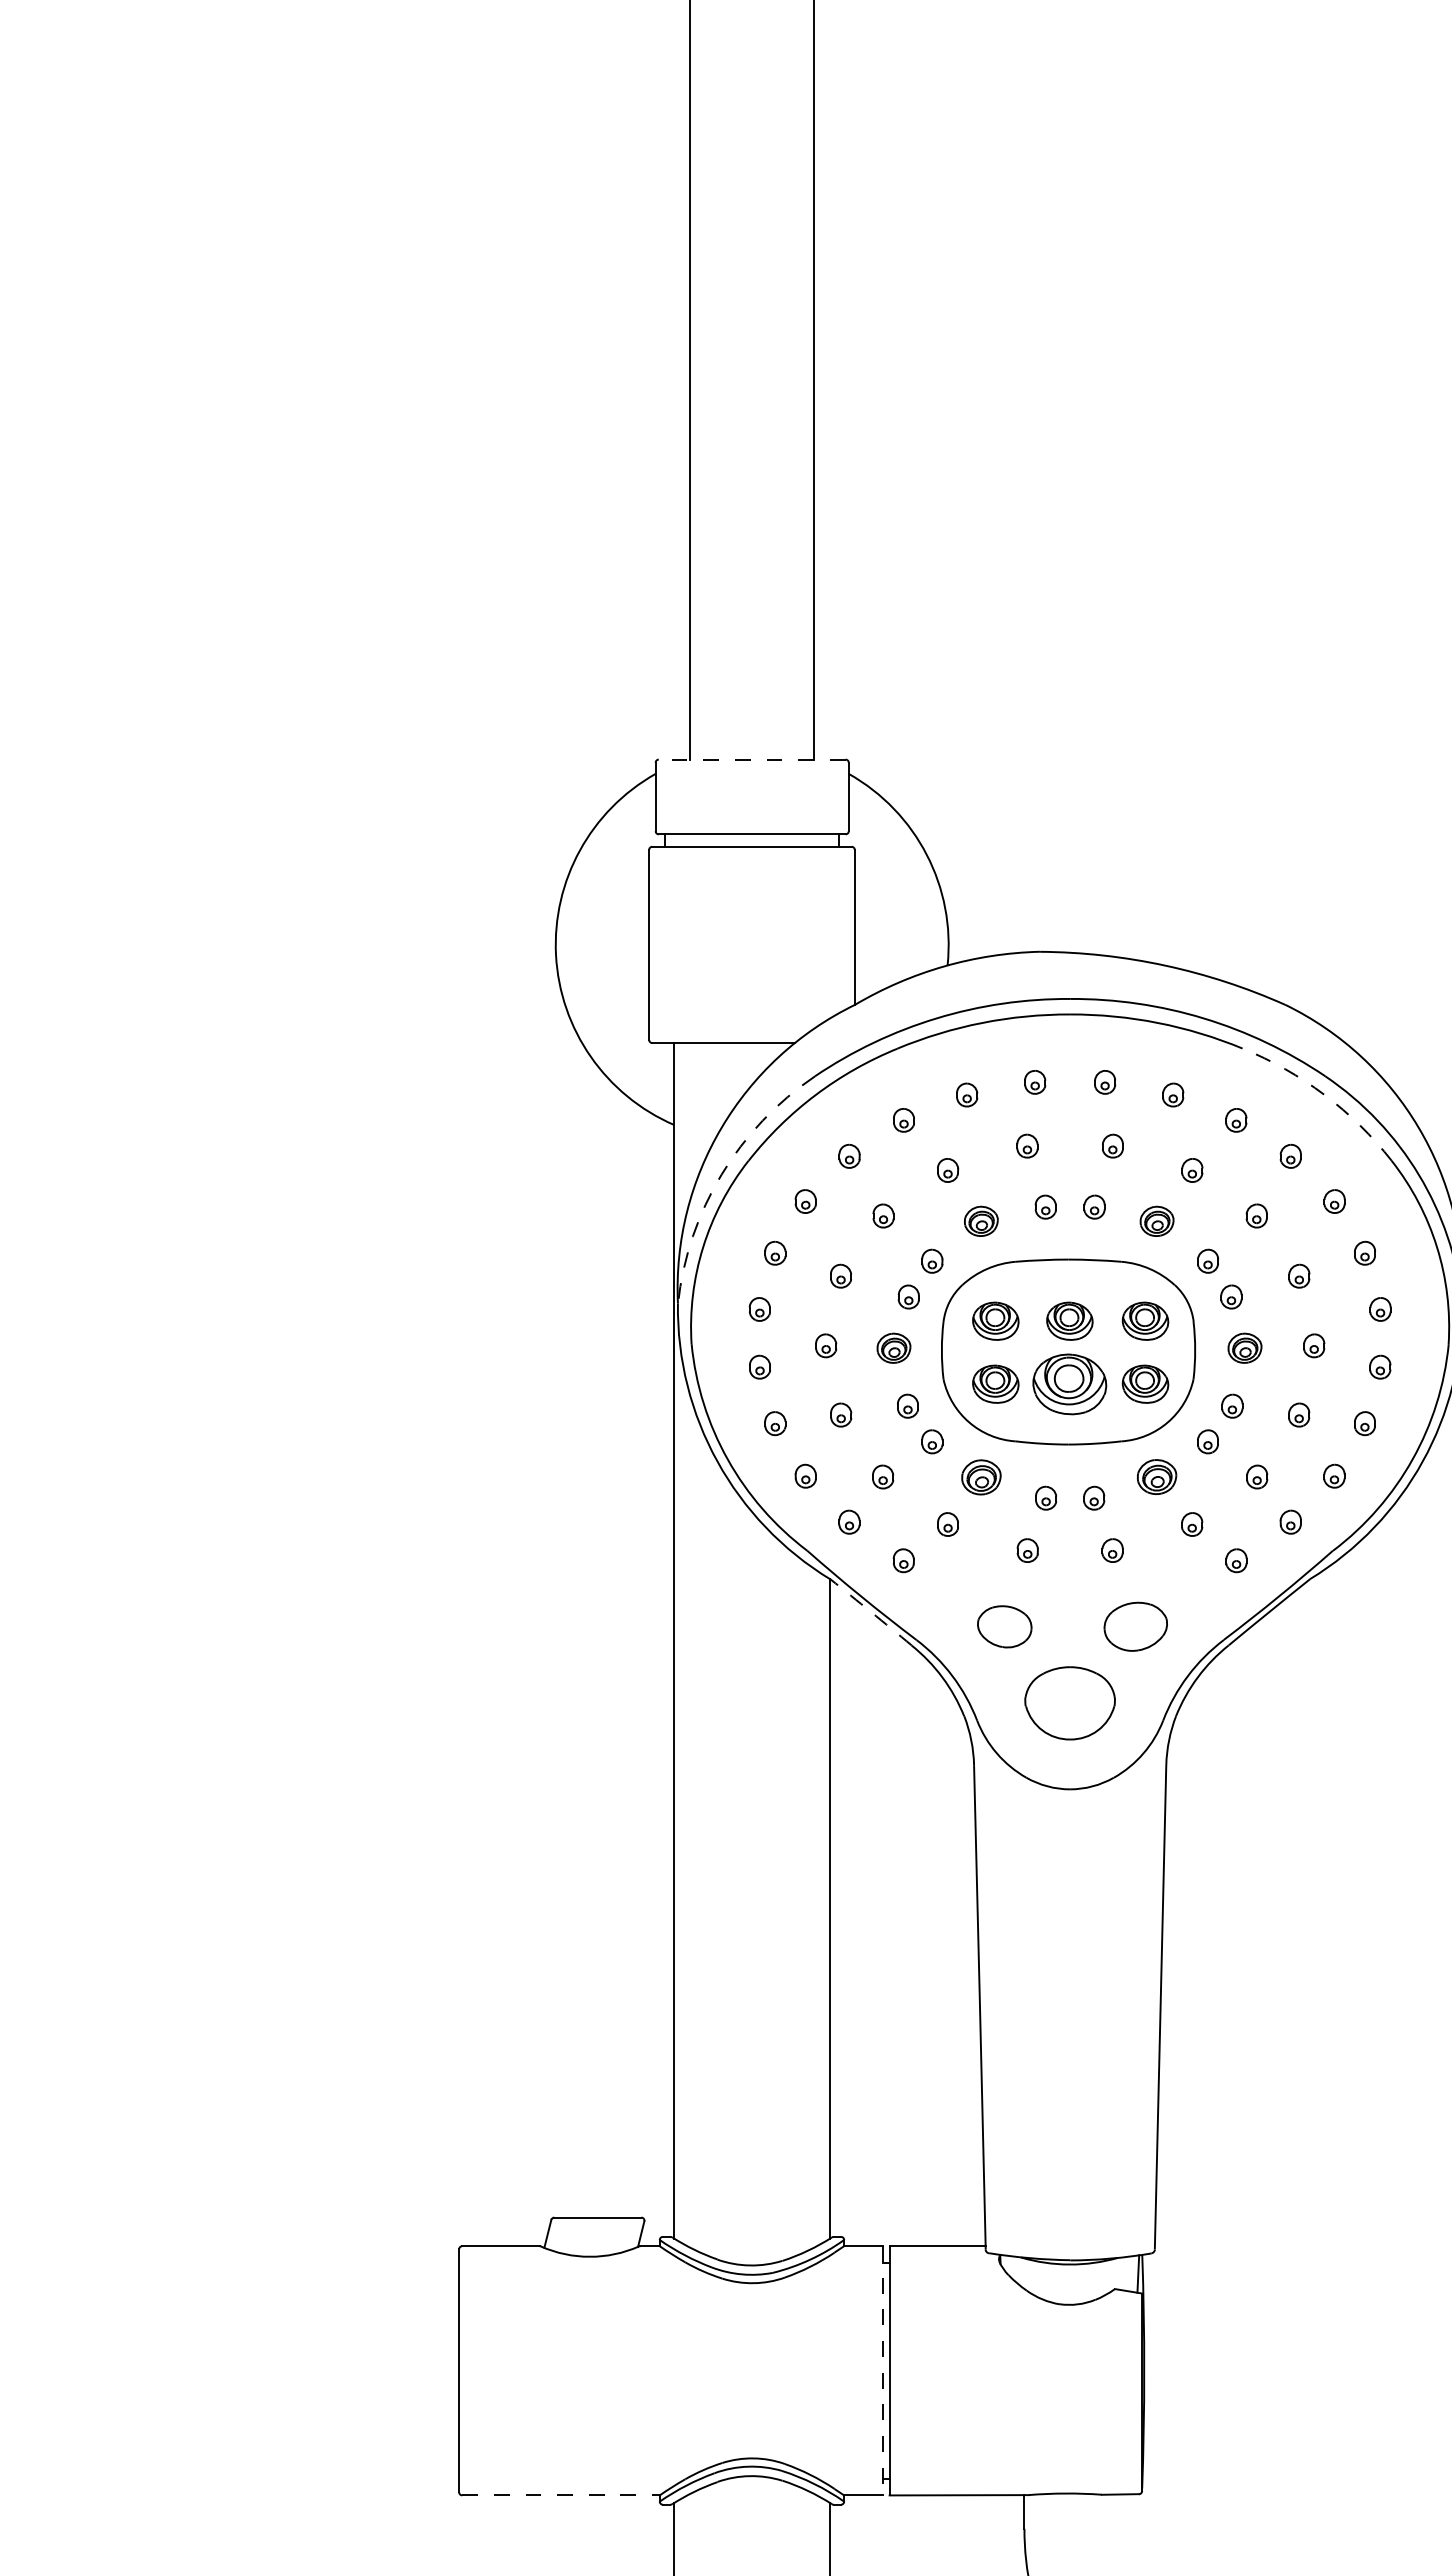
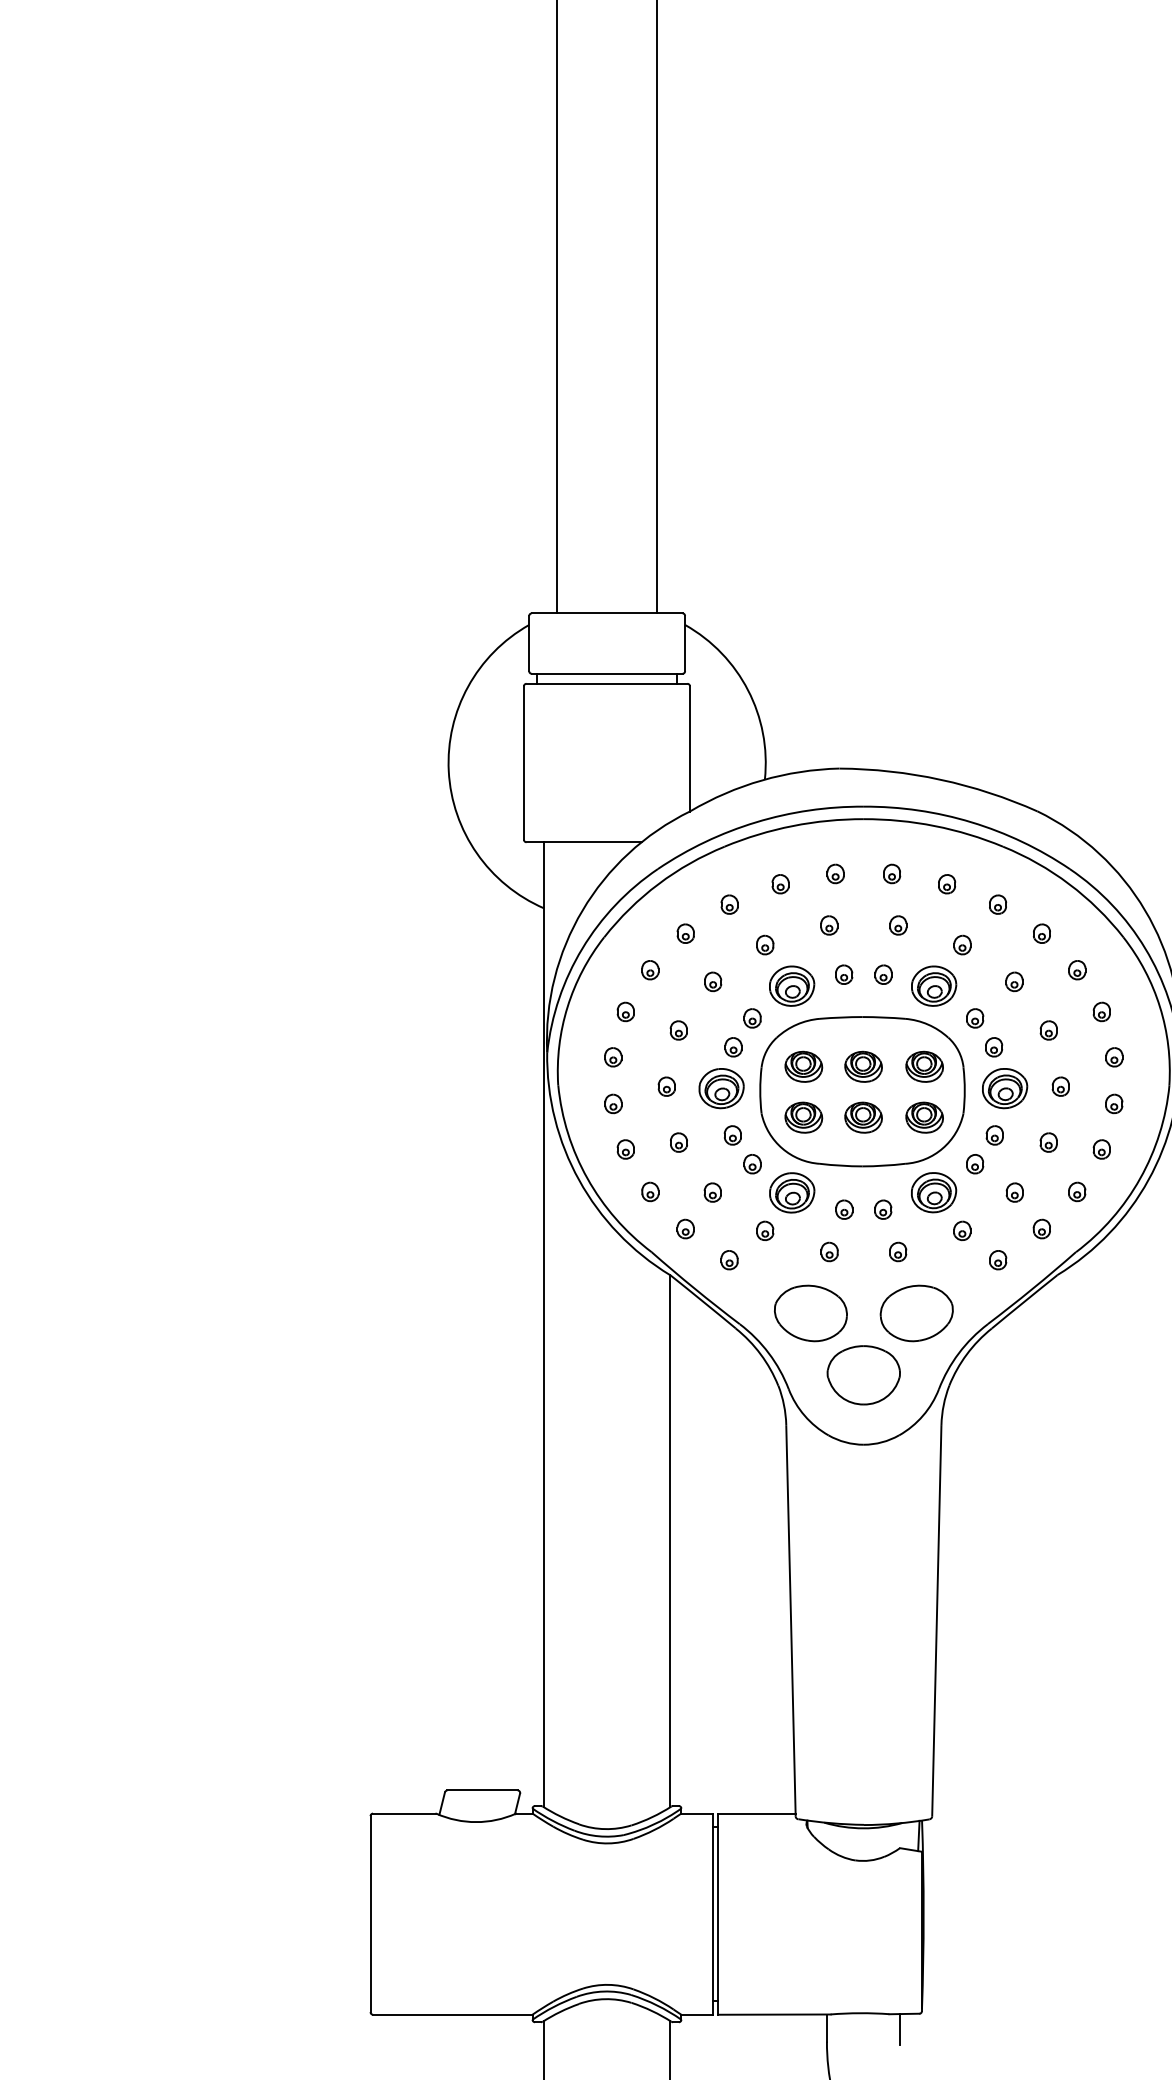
line: (751, 759) -> (606, 613), dashed -> solid
arc: (1324, 1094) -> (1069, 883), dashed -> solid
arc: (721, 1174) -> (582, 948), dashed -> solid
part: (981, 1221) -> (792, 986), size x1.67
part: (1156, 1221) -> (933, 986), size x1.67
part: (893, 1348) -> (721, 1088), size x1.67
part: (1244, 1348) -> (1004, 1088), size x1.67
part: (1069, 1383) -> (863, 1117), size x0.62
part: (1156, 1476) -> (933, 1192), size x1.43
part: (981, 1477) -> (792, 1192), size x1.43
arc: (871, 1612) -> (703, 1301), dashed -> solid
part: (1004, 1626) -> (810, 1313), size x1.67
part: (1135, 1626) -> (916, 1313), size x1.43
line: (883, 2370) -> (713, 1913), dashed -> solid
line: (560, 2495) -> (452, 2014), dashed -> solid
line: (1114, 2513) -> (899, 2029), added

